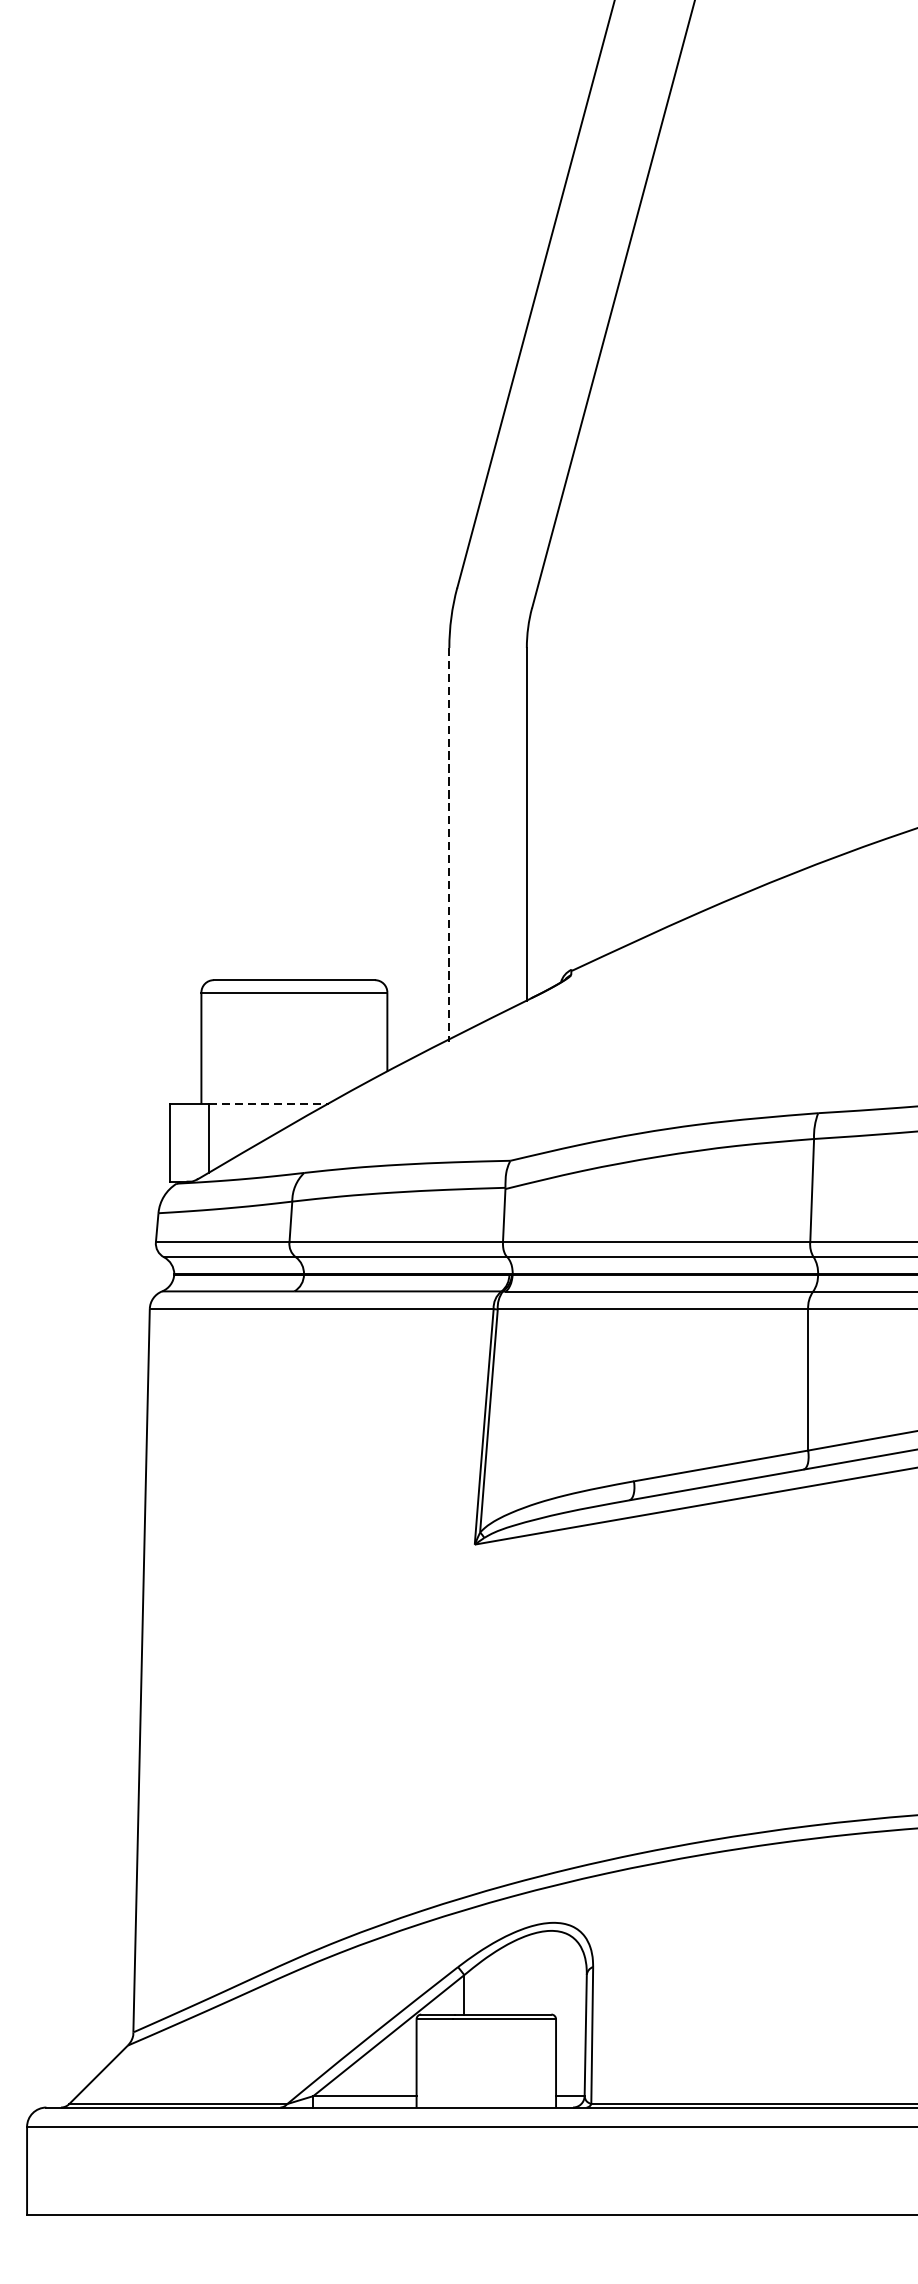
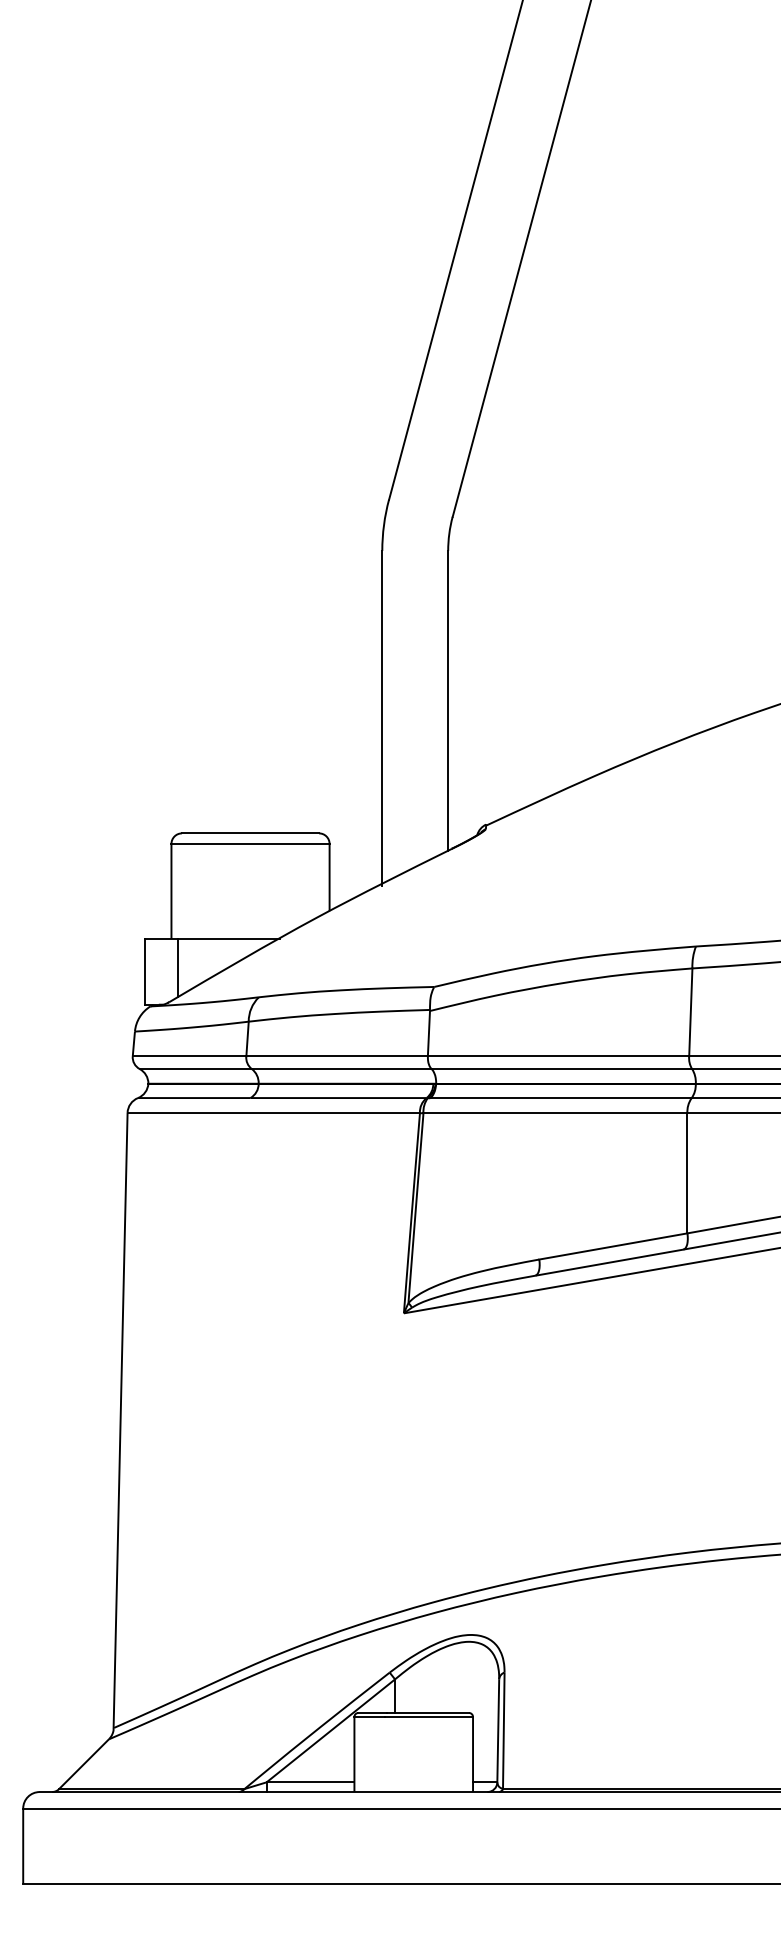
line: (449, 845) -> (382, 718), dashed -> solid
line: (269, 1103) -> (229, 938), dashed -> solid

